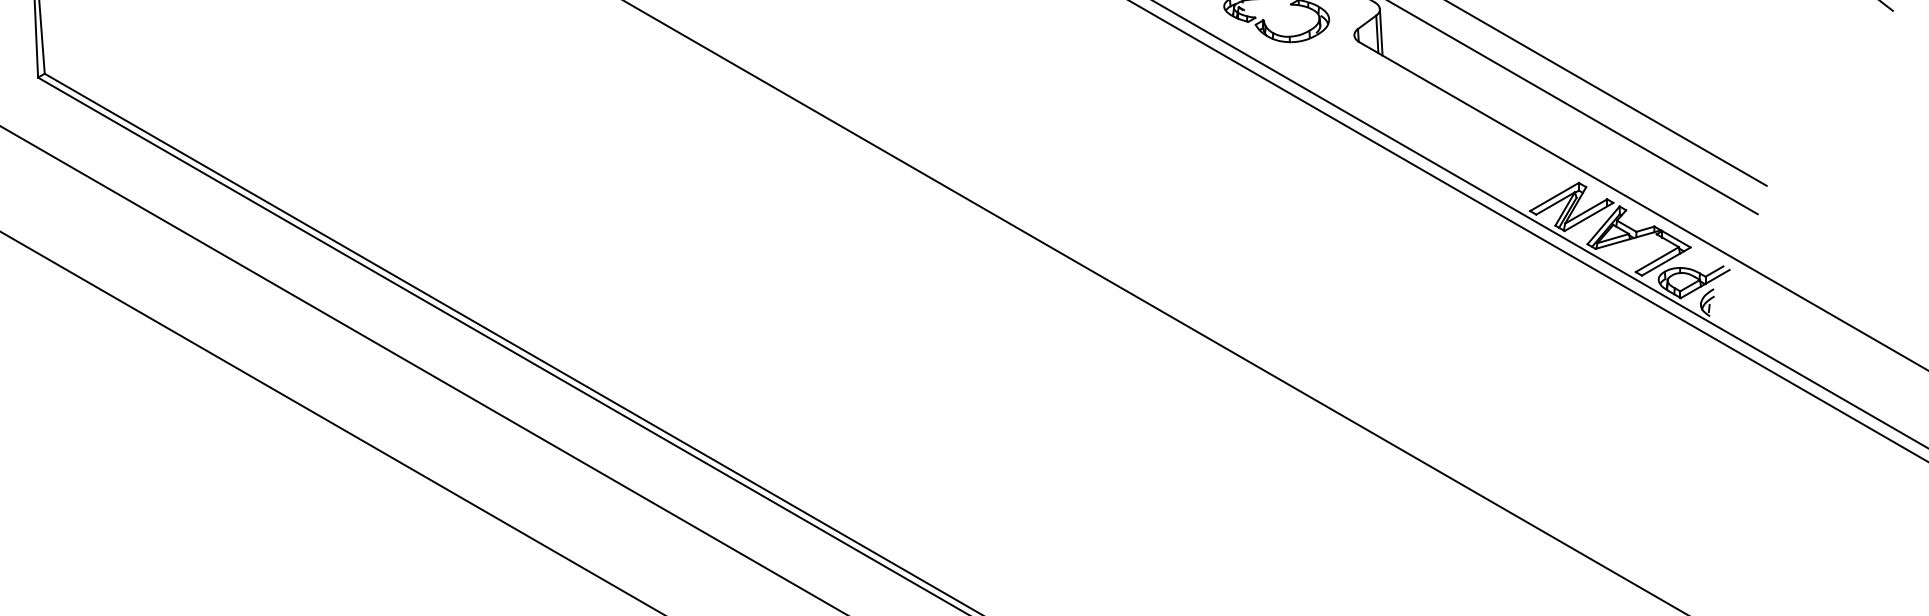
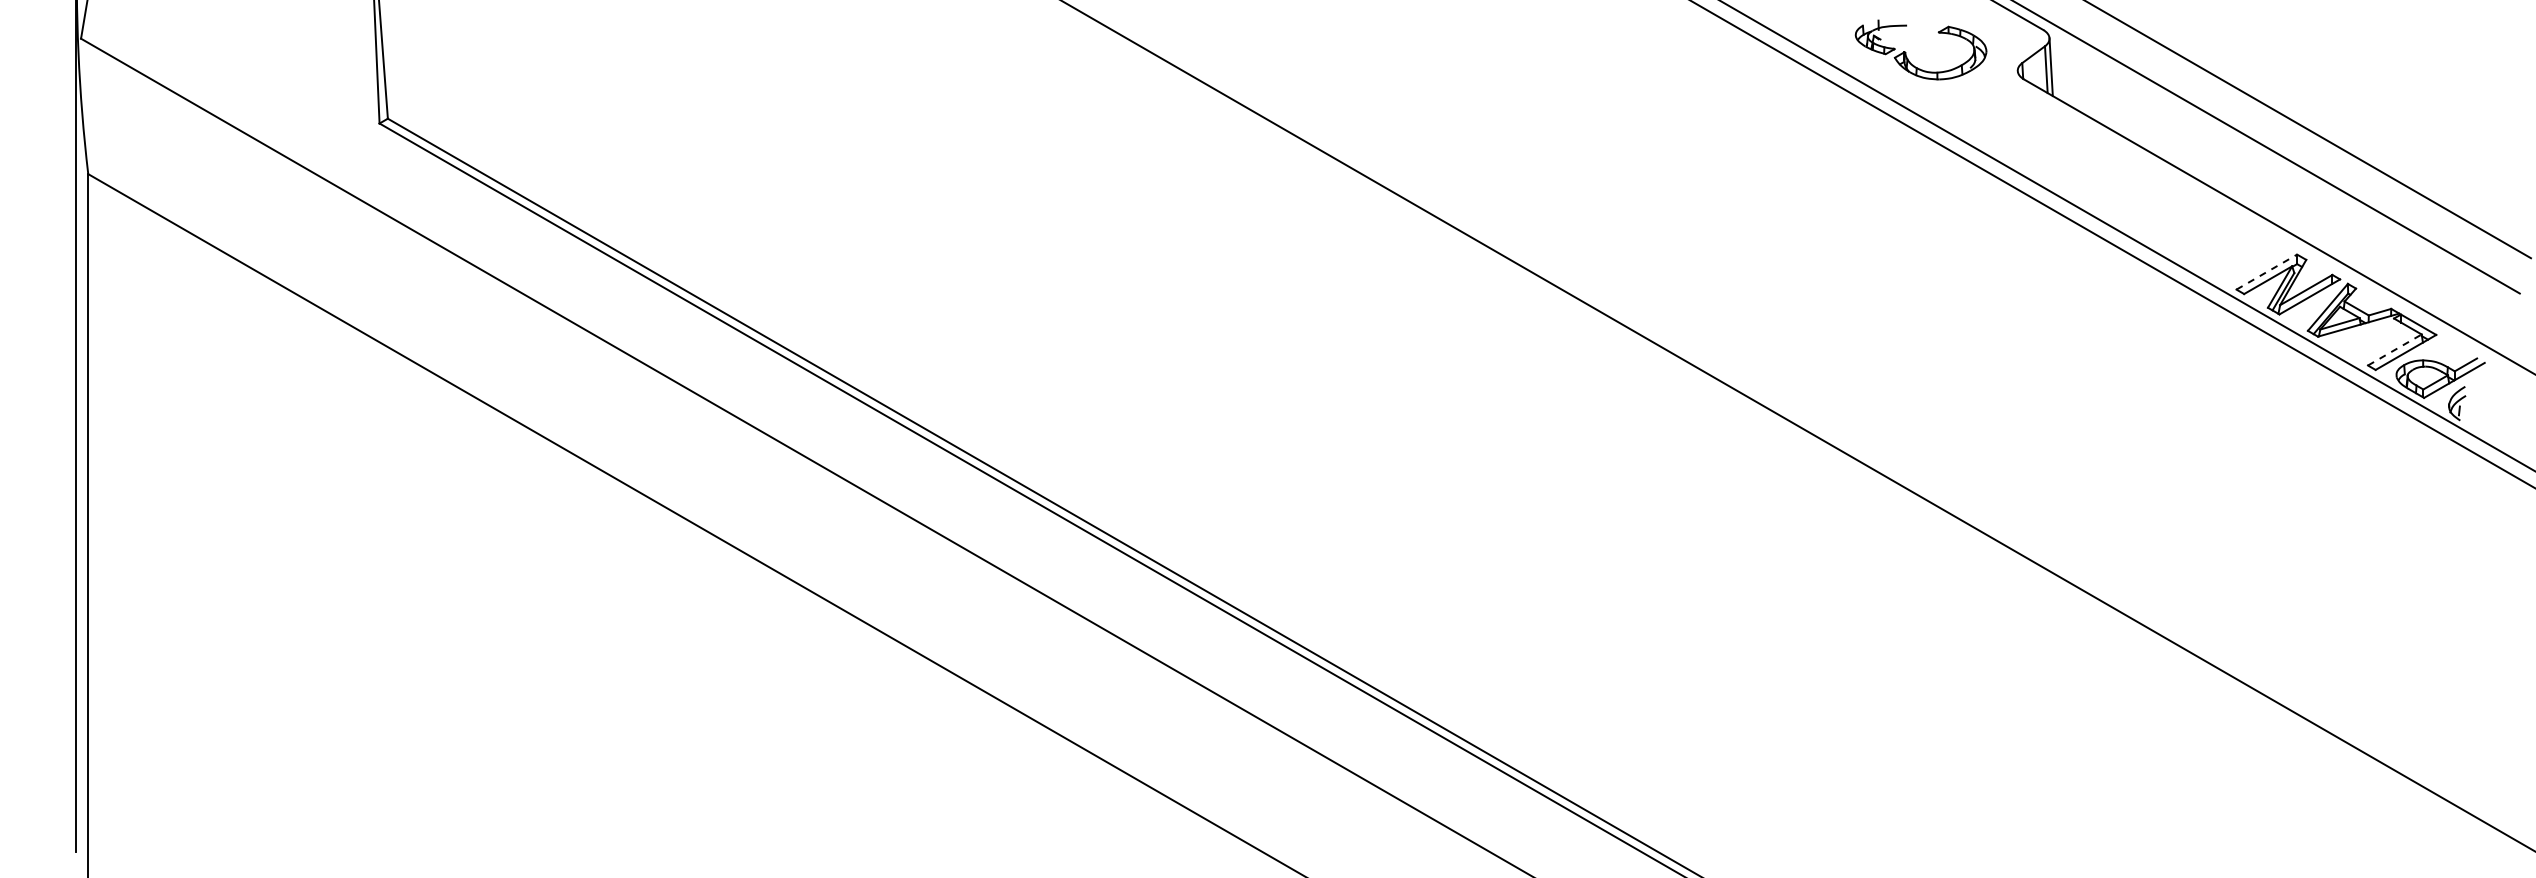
line: (1555, 196) -> (2267, 271), solid -> dashed
line: (1657, 259) -> (2395, 349), solid -> dashed

